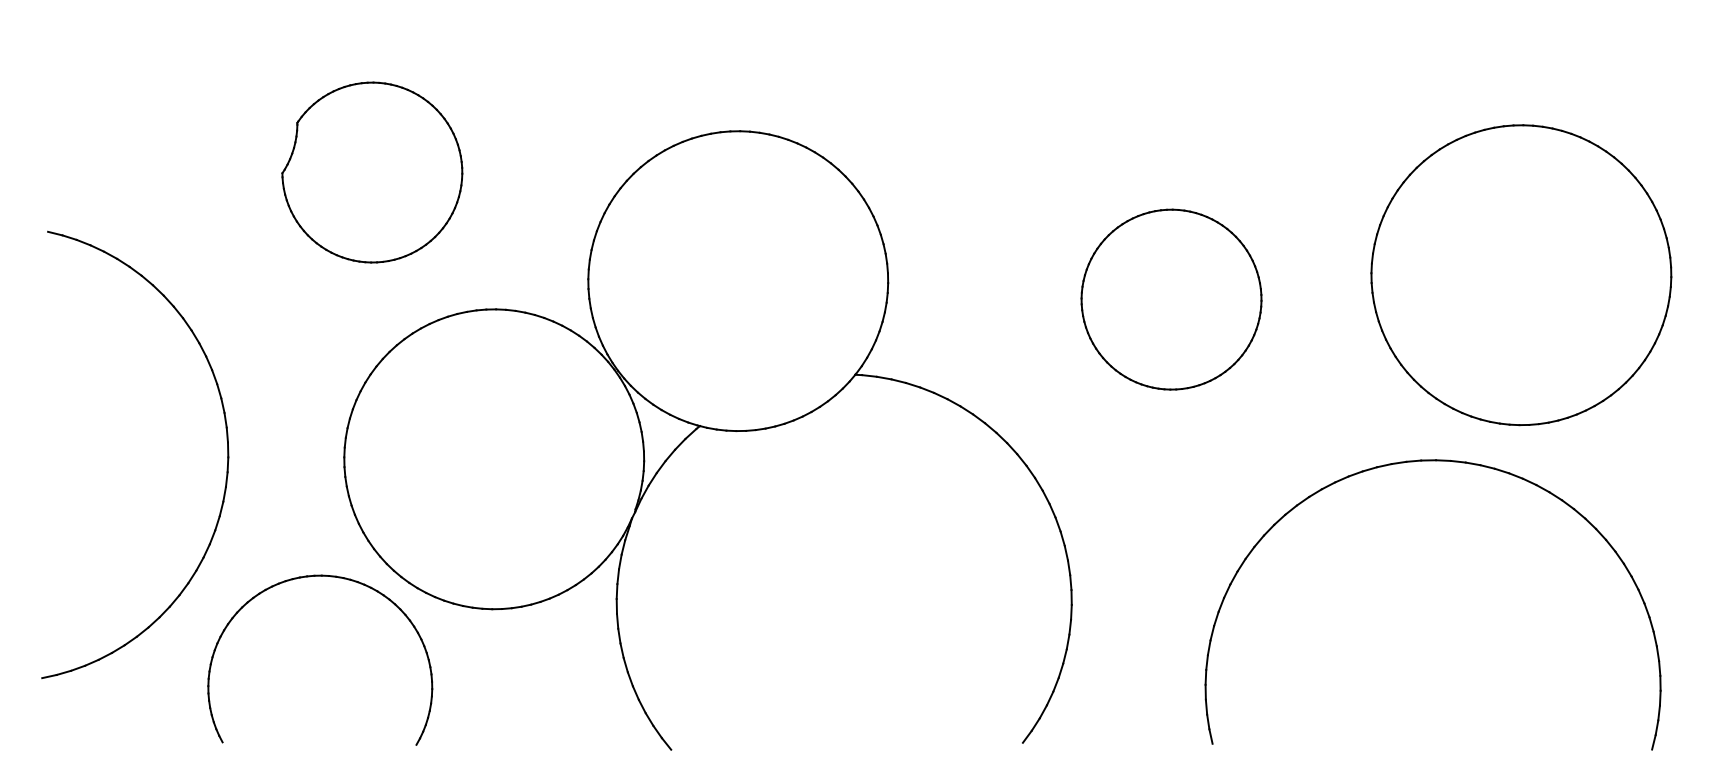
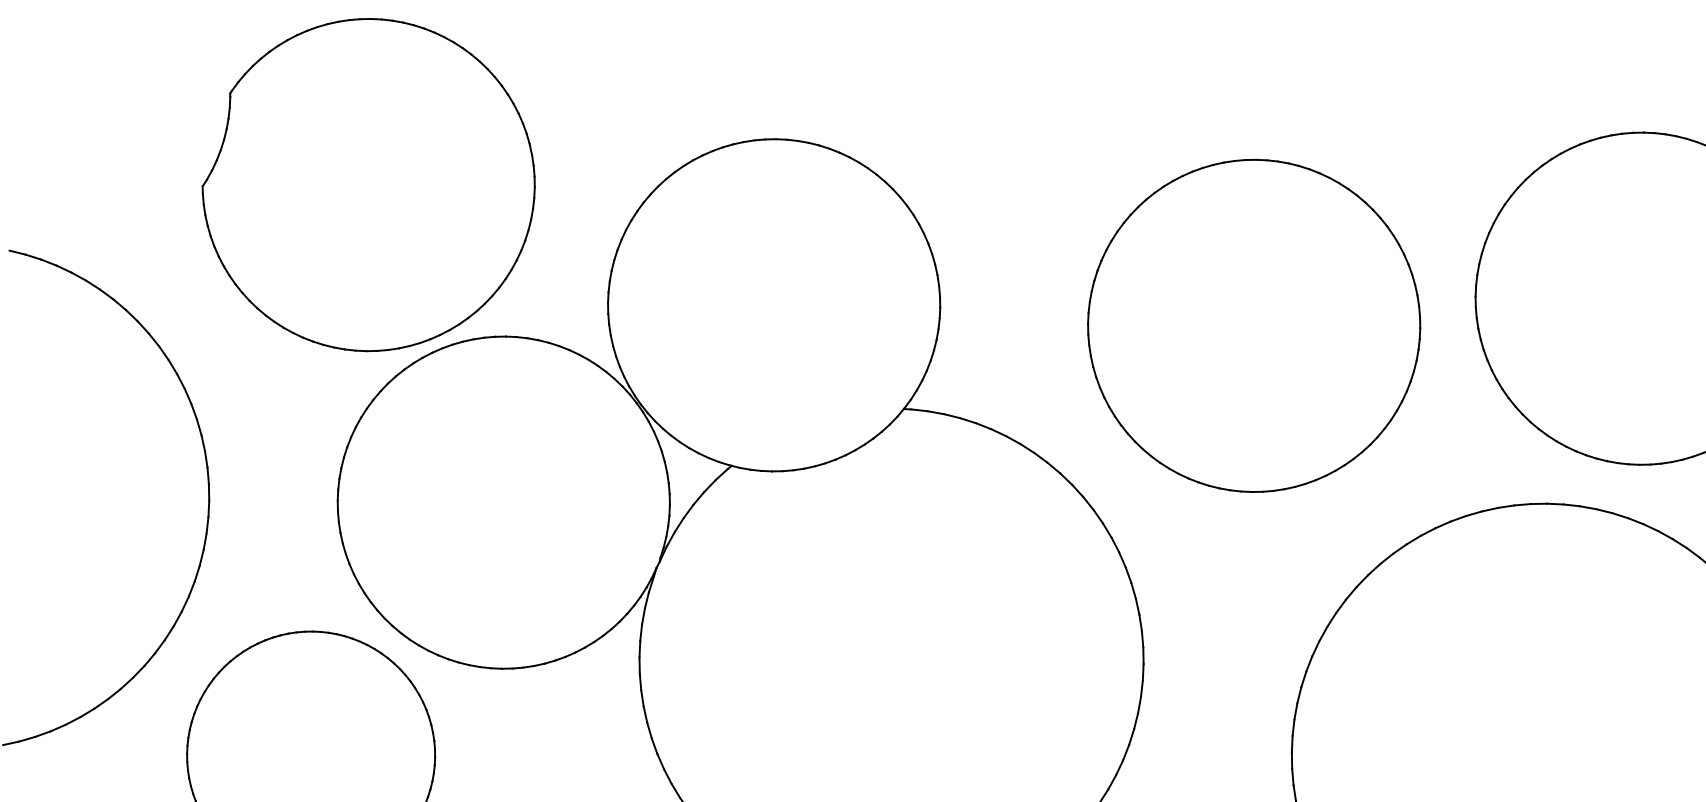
part: (372, 172) -> (368, 184), size x1.67
part: (1171, 299) -> (1254, 325), size x1.67

